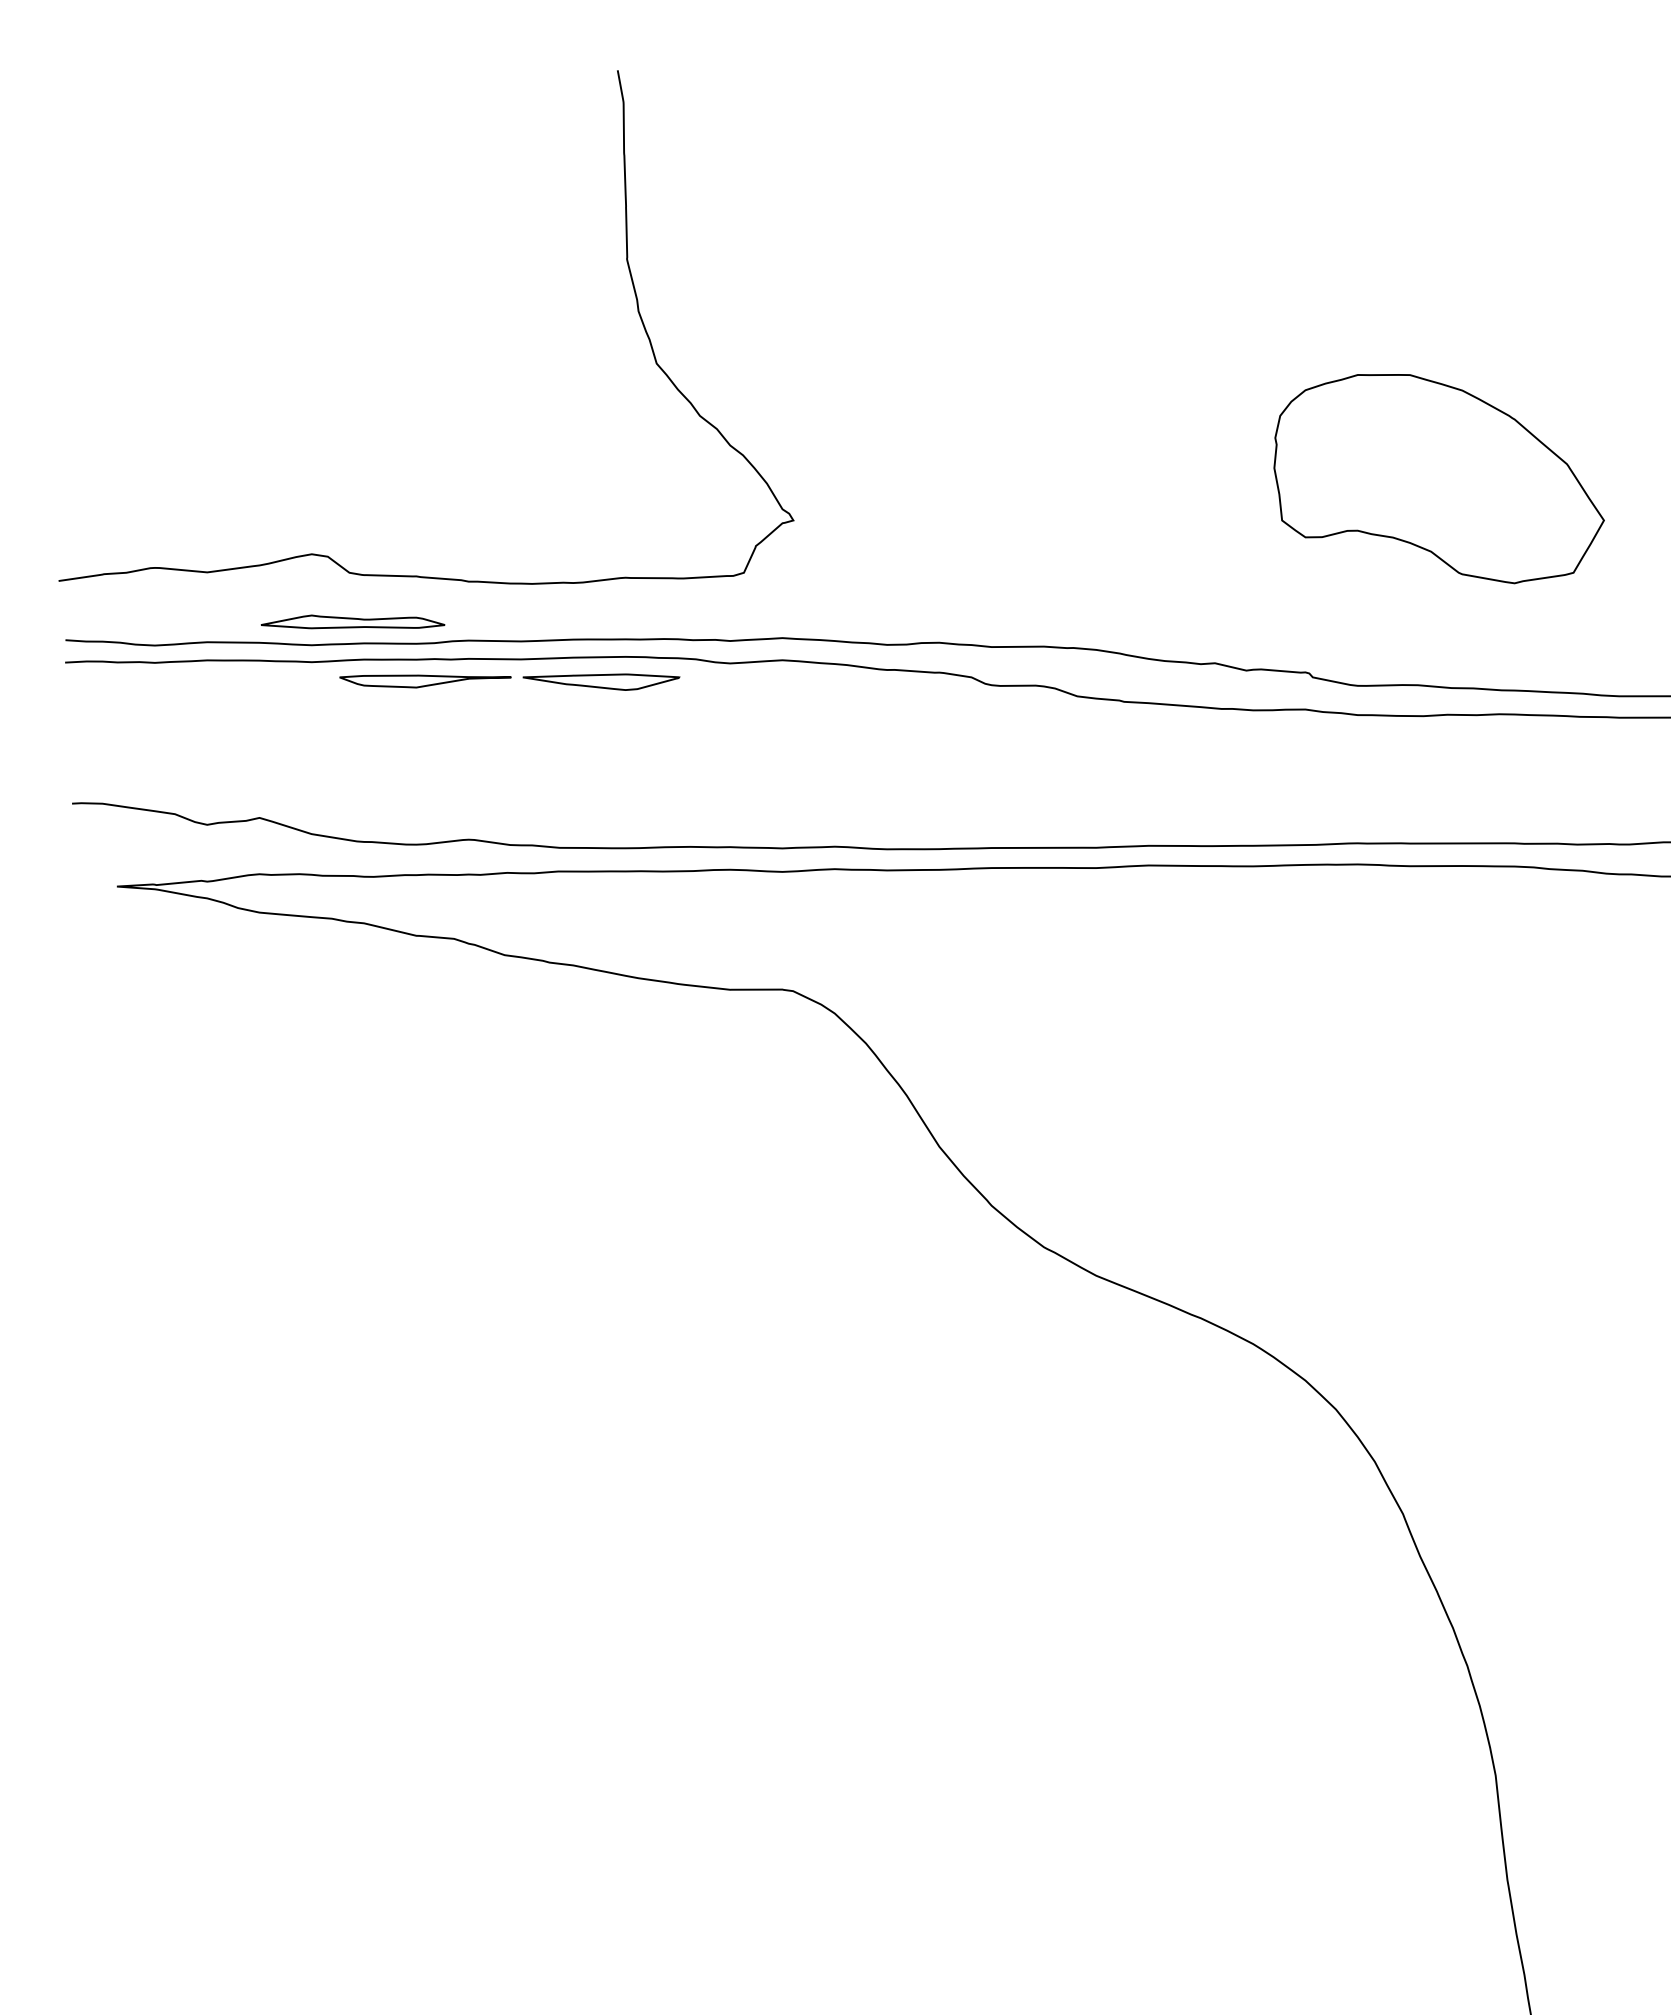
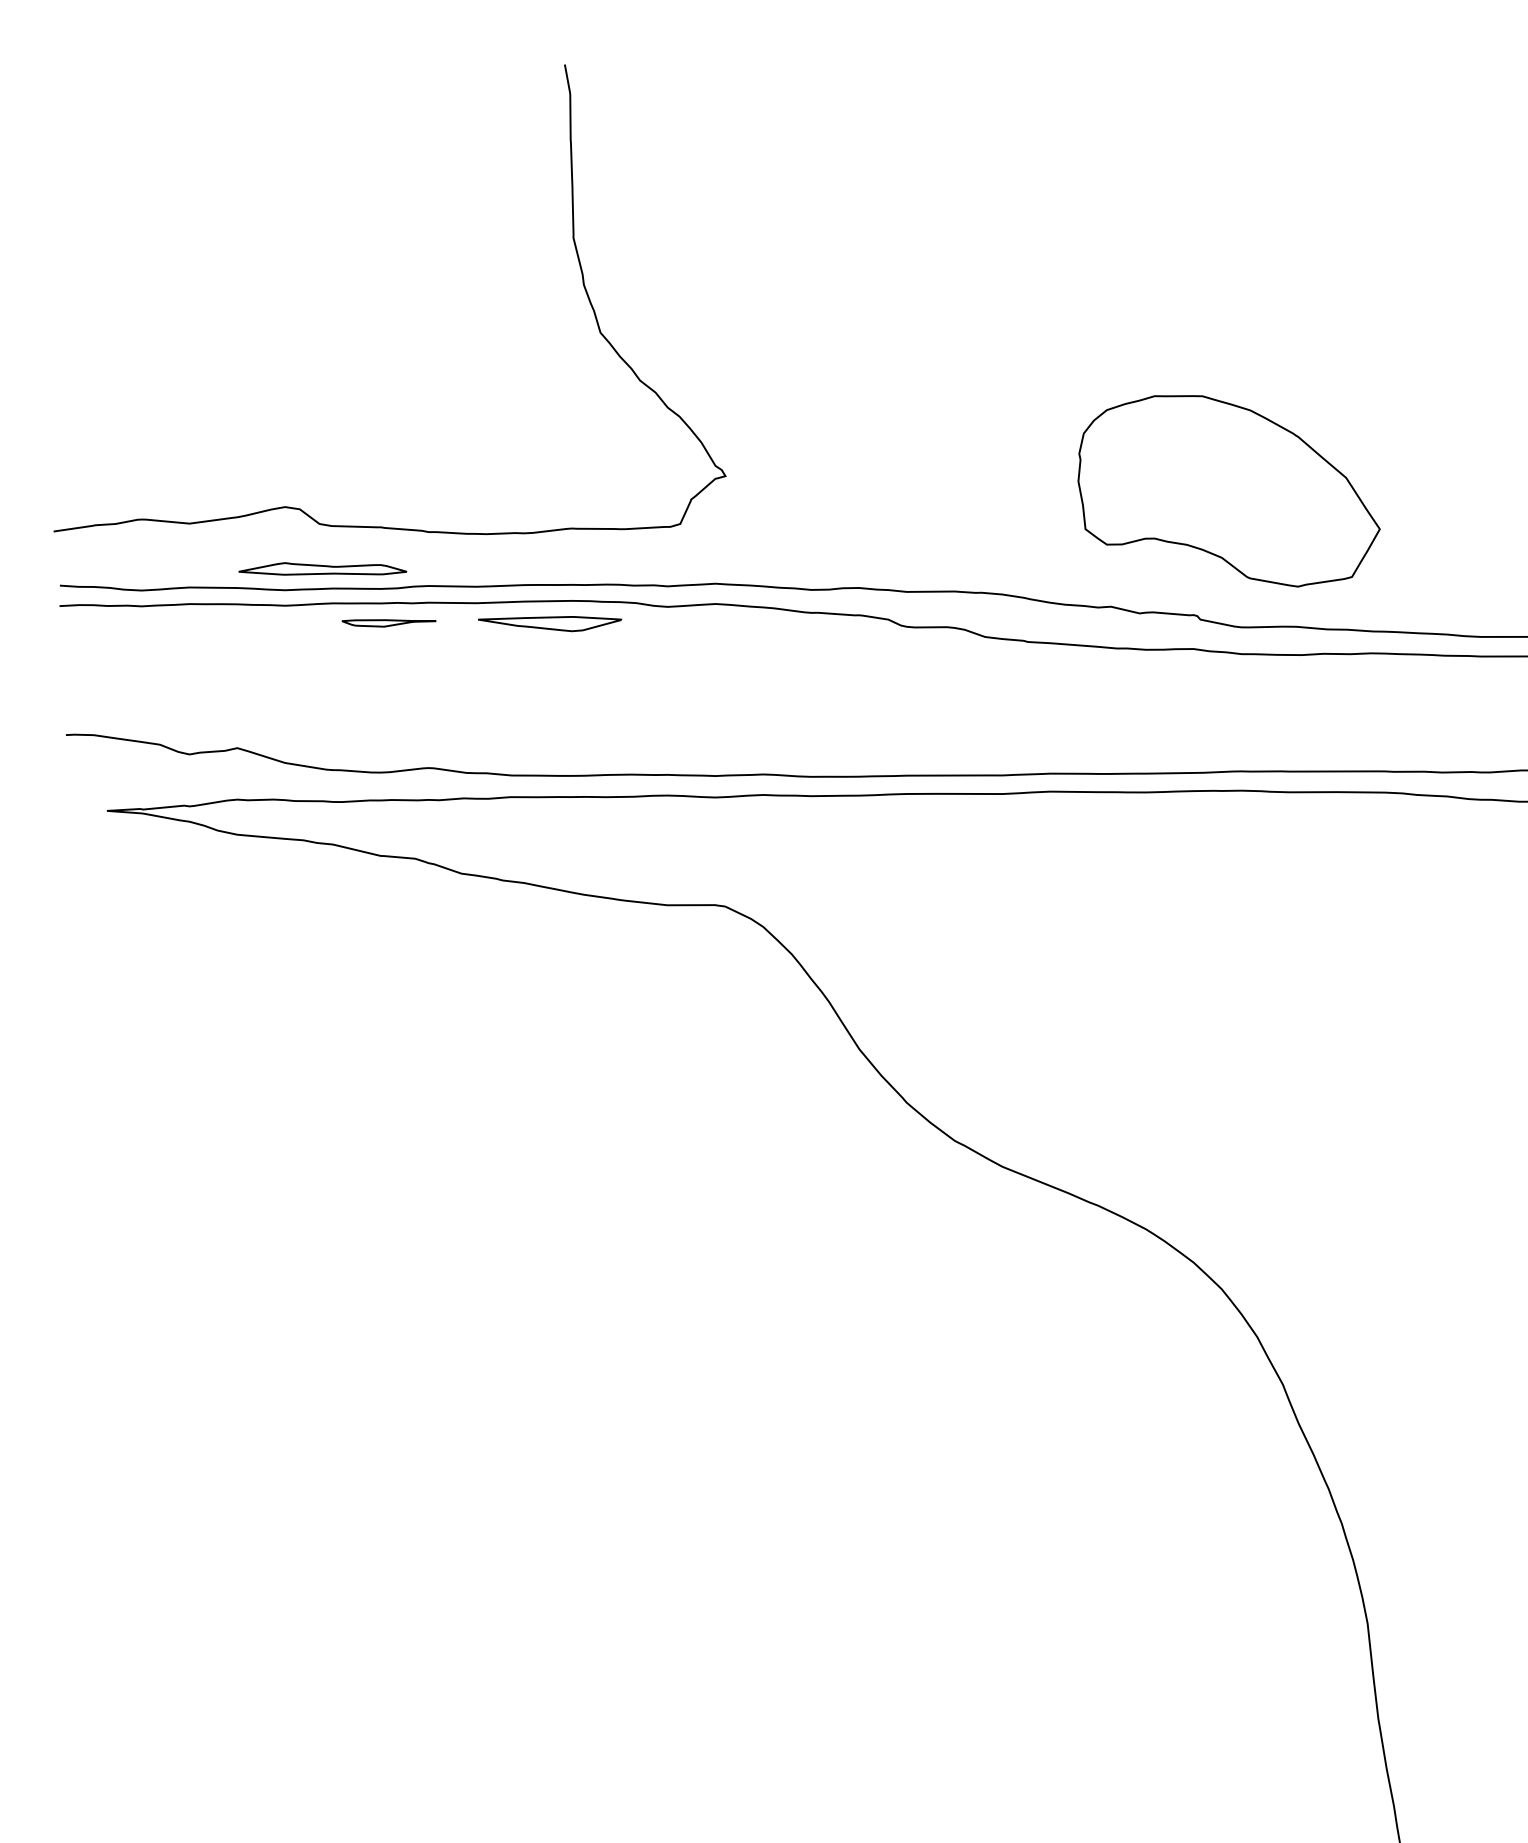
part: (1438, 479) -> (1228, 491), moved
part: (425, 681) -> (389, 623), size x0.6

